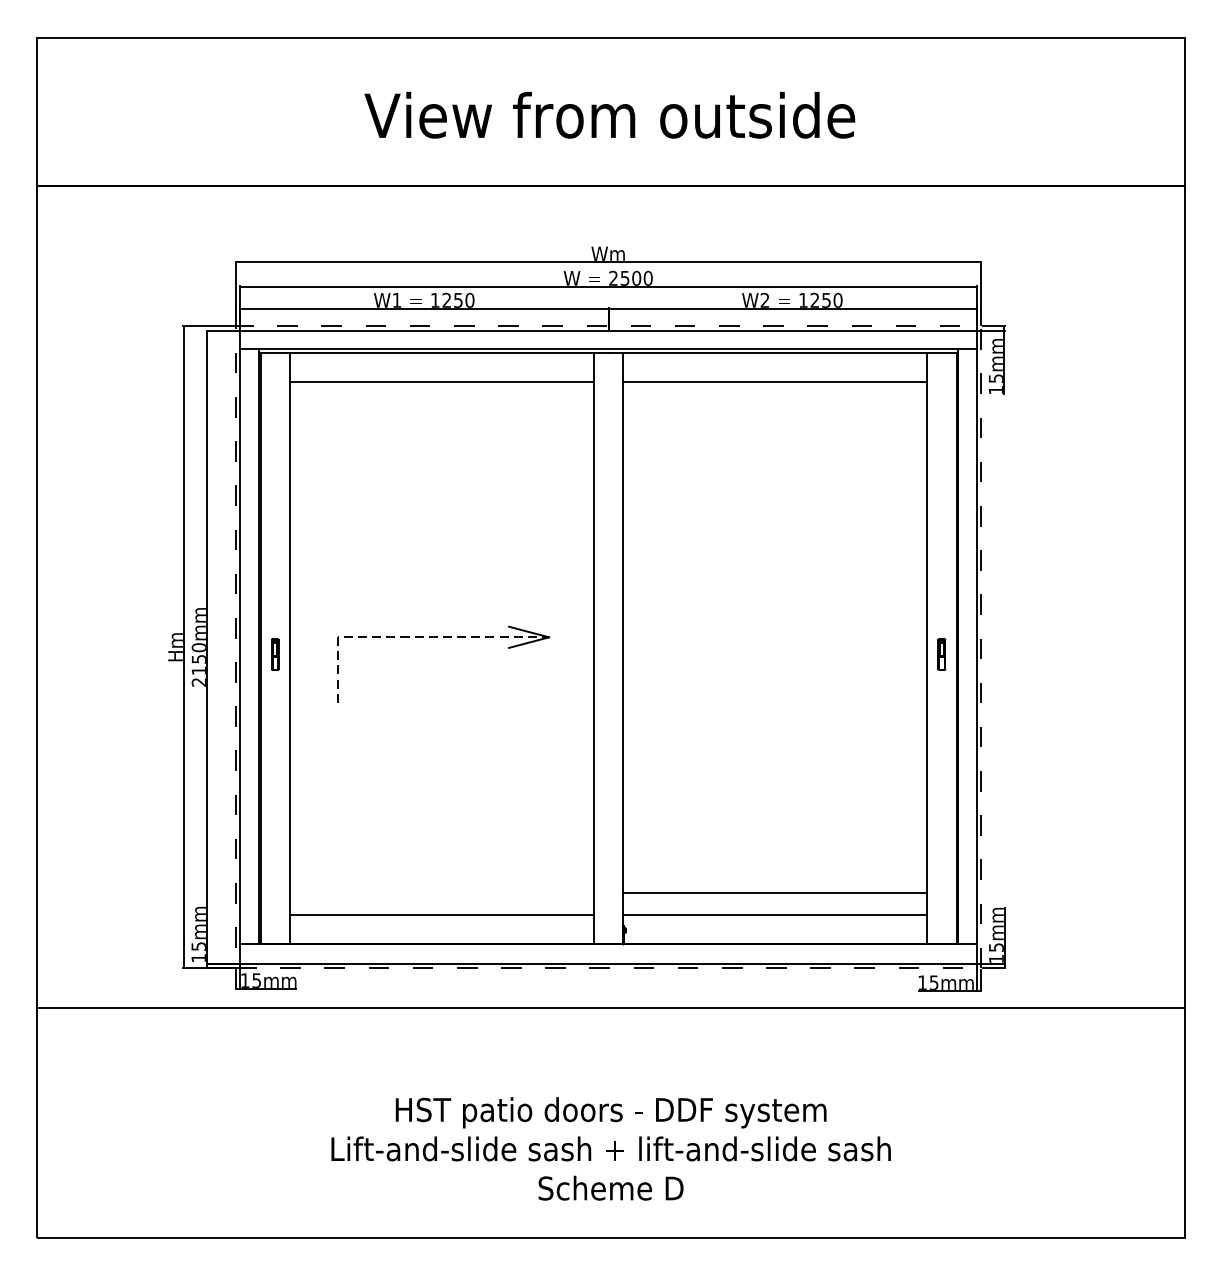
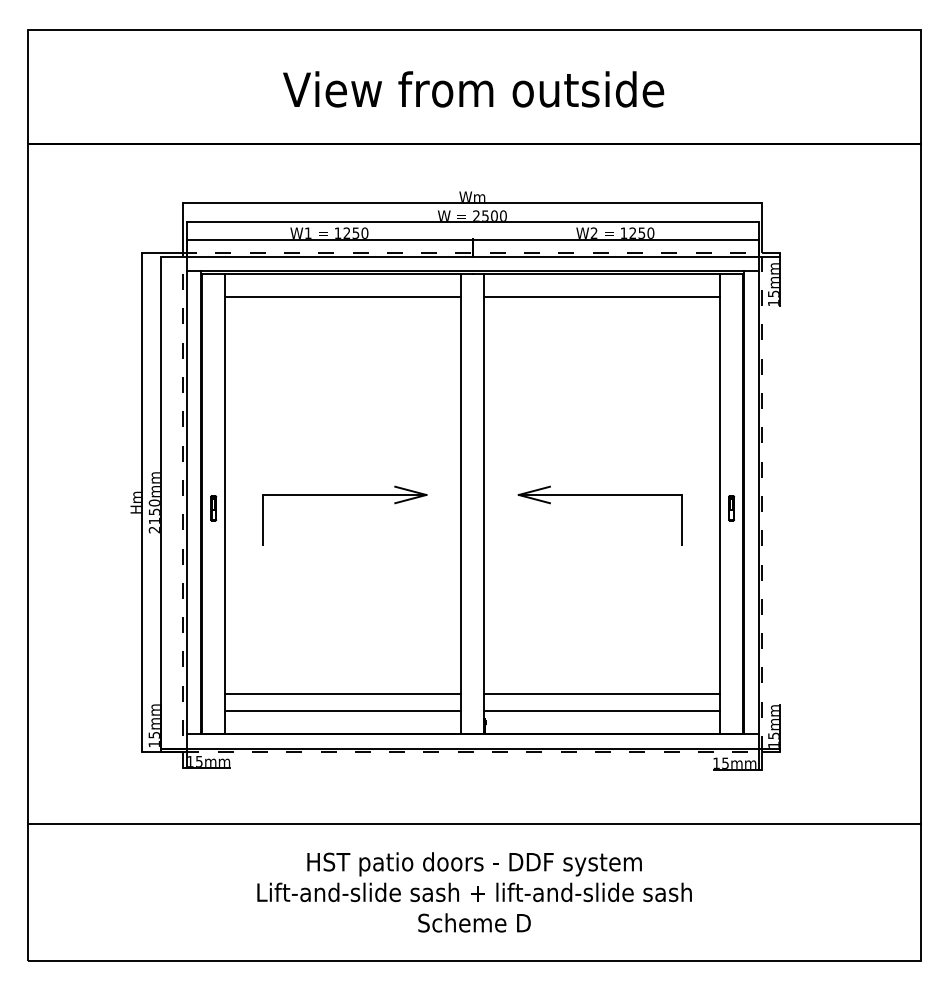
line: (410, 636) -> (318, 494), dashed -> solid
part: (771, 638) -> (599, 495), added
line: (442, 892) -> (343, 693), added
line: (611, 1008) -> (474, 824), moved

